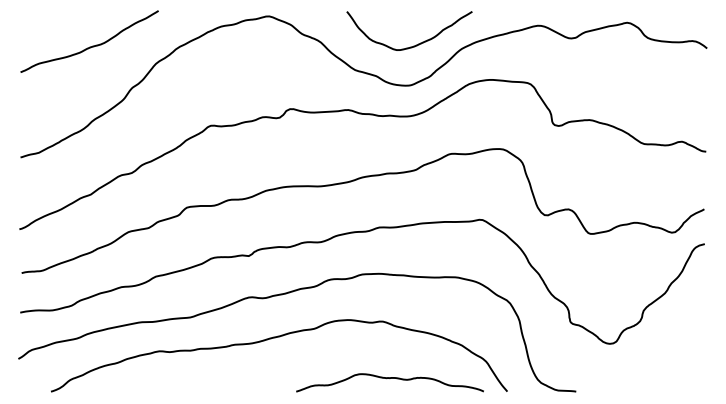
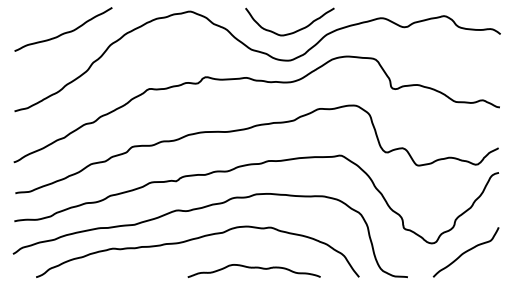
curve: (658, 356) -> (466, 252), added
curve: (389, 378) -> (253, 267), moved

